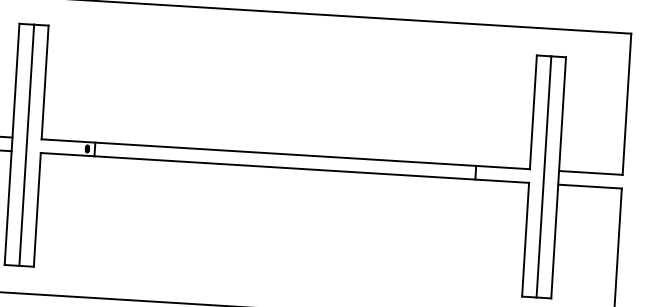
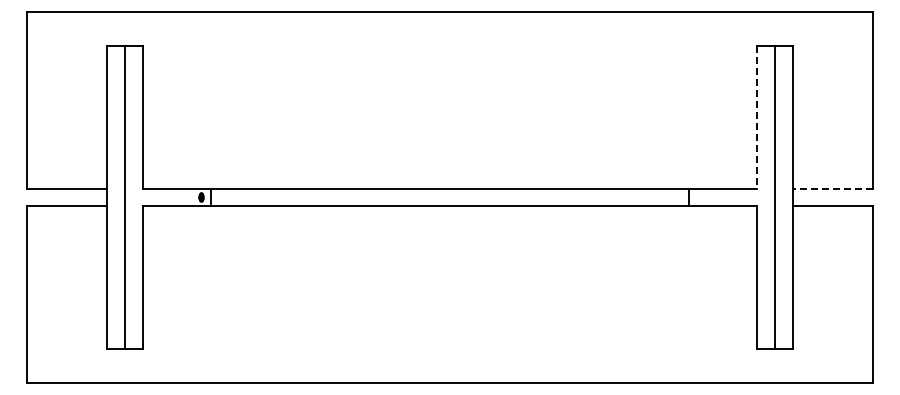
line: (533, 113) -> (756, 118), solid -> dashed
line: (591, 172) -> (833, 188), solid -> dashed

